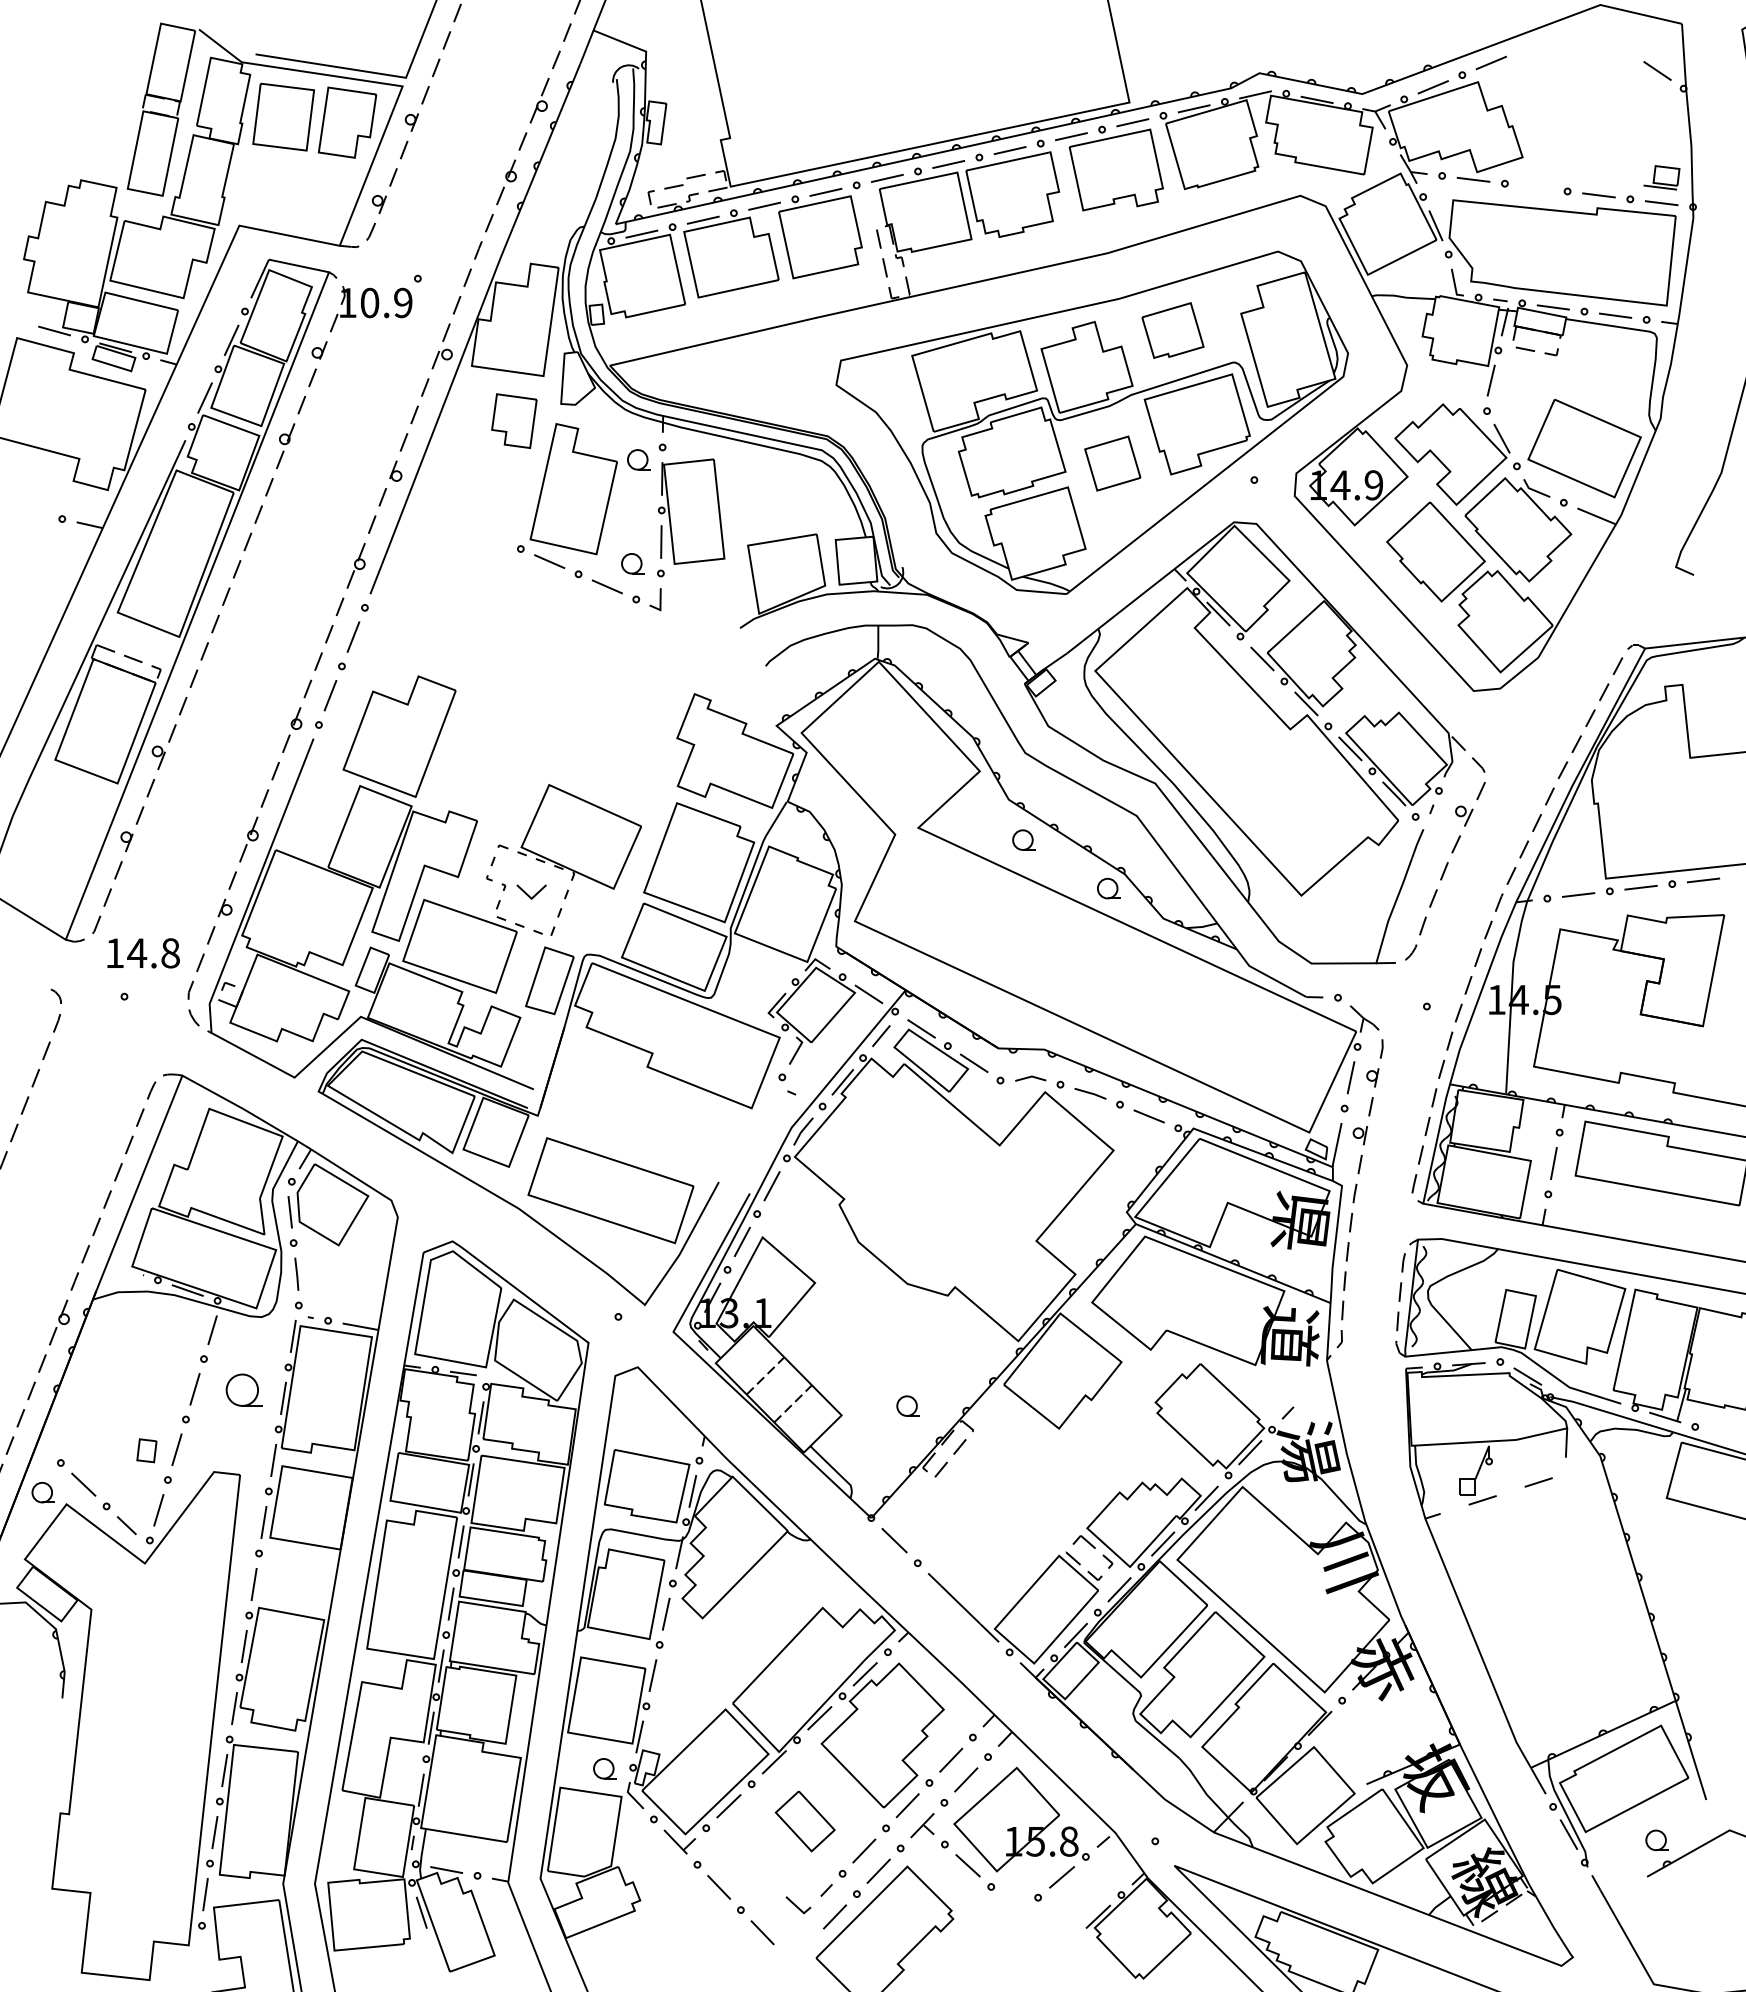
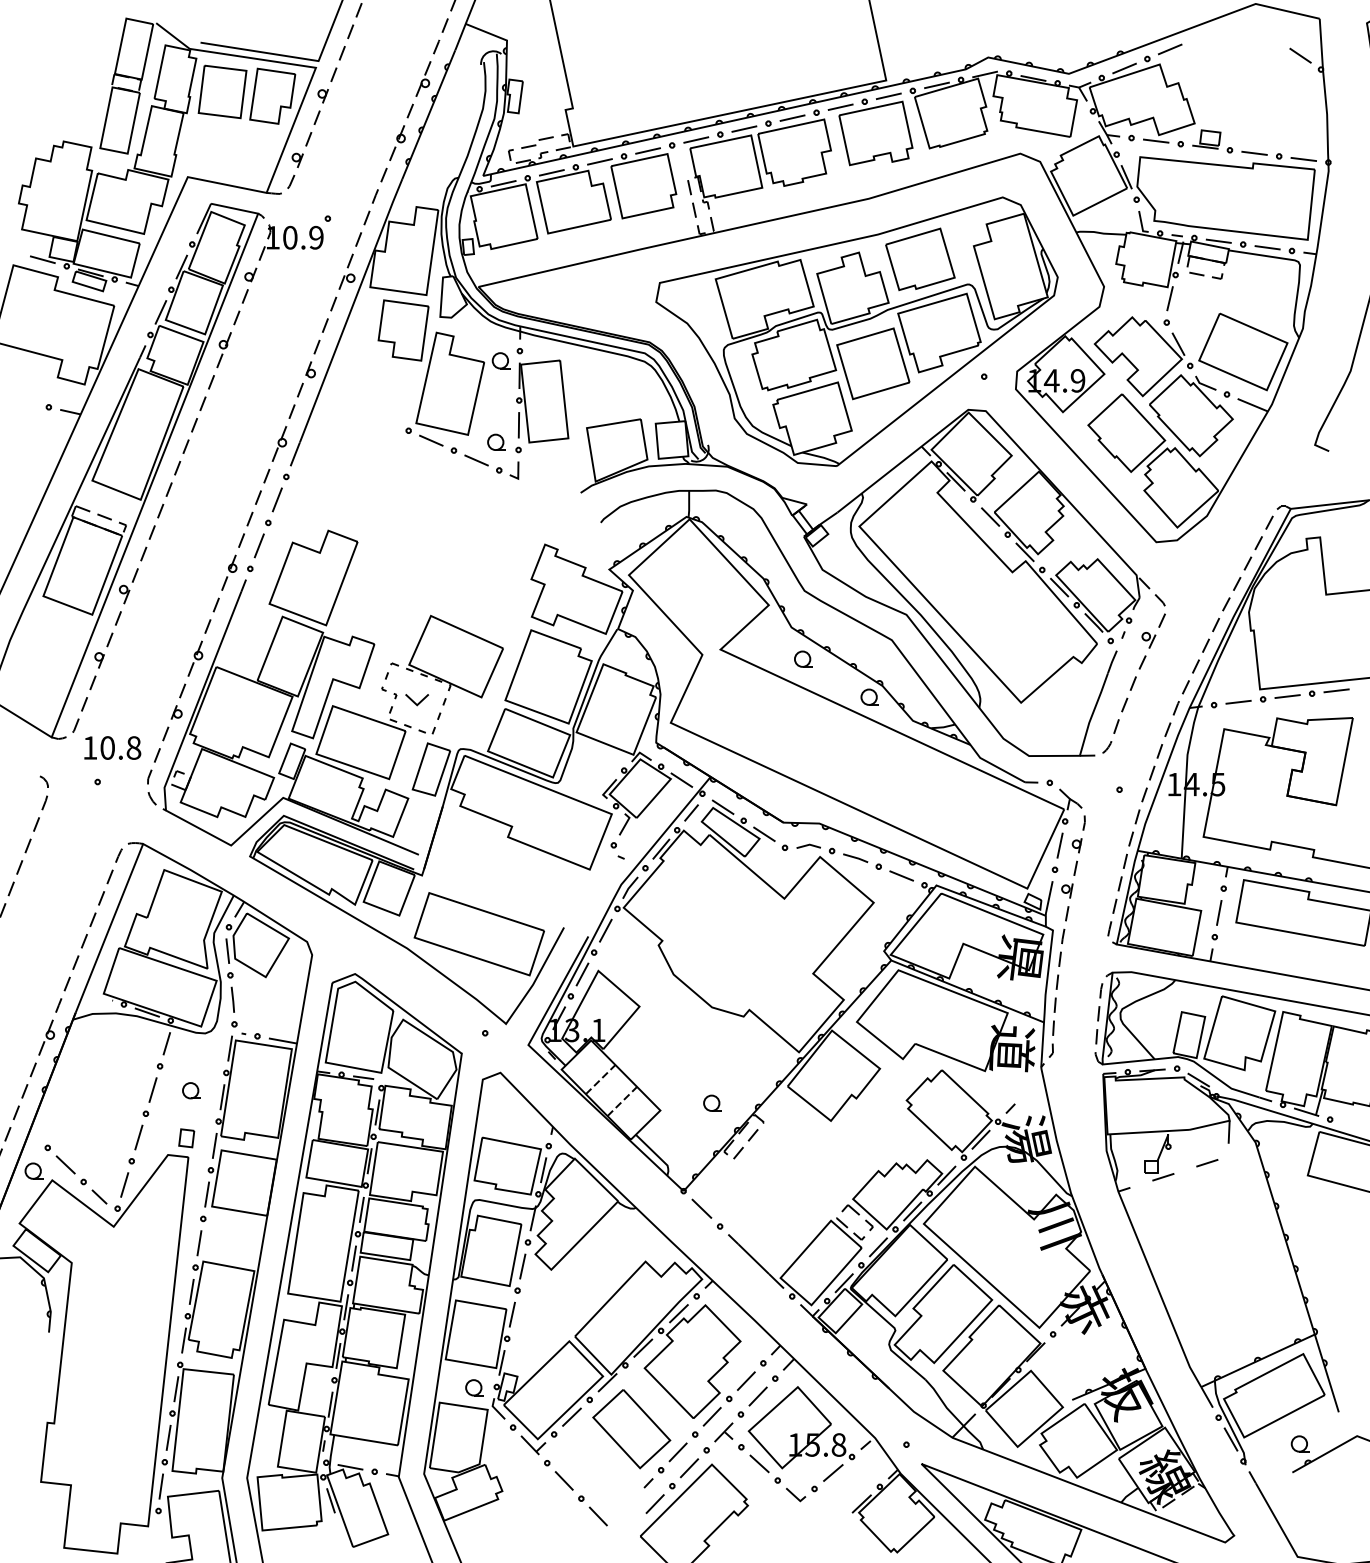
part: (1661, 177) -> (1206, 139), moved
part: (1172, 330) -> (919, 259), size x1.43
part: (514, 420) -> (403, 329), size x1.43
part: (1112, 463) -> (872, 363), size x1.67
text: (137, 953) -> (107, 748), 14.8 -> 10.8
part: (243, 1389) -> (191, 1090), size x0.62
part: (146, 1450) -> (186, 1138), moved
part: (805, 1821) -> (632, 1429), size x1.67
line: (797, 1905) -> (795, 1495), moved

